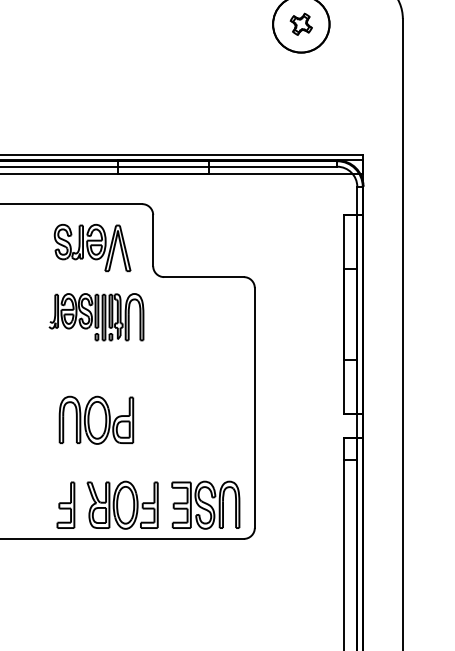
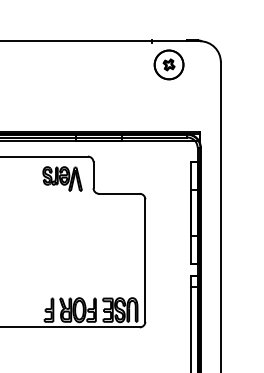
part: (96, 315) -> (64, 213), removed
part: (96, 419) -> (64, 266), removed

